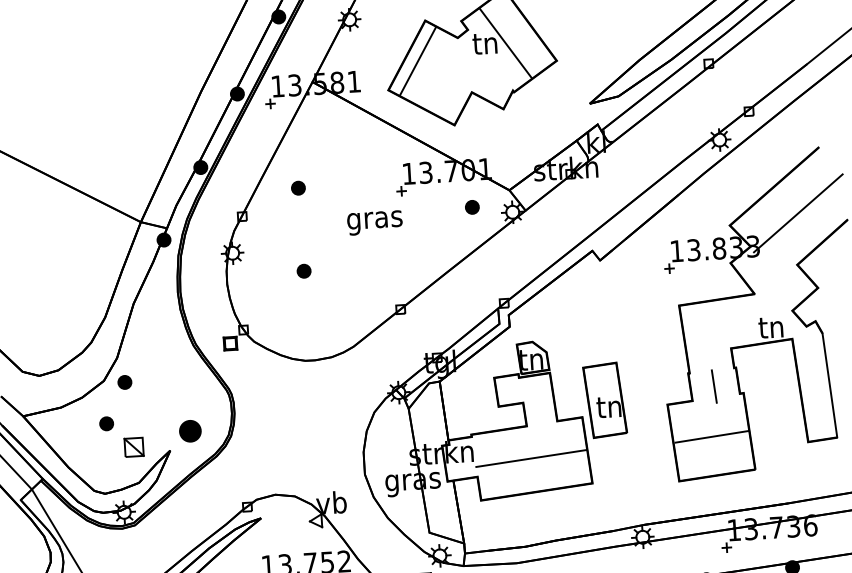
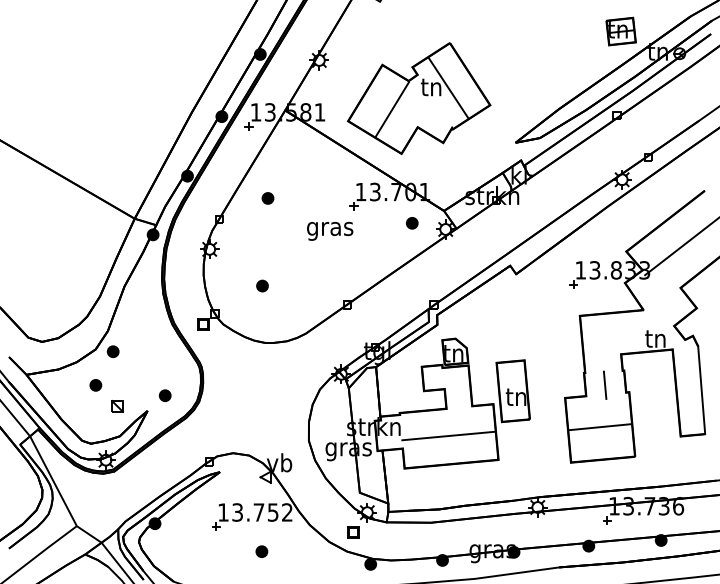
line: (417, 61) -> (391, 109), moved
part: (304, 270) -> (262, 285), moved
part: (189, 430) -> (164, 395), size x0.62
part: (134, 447) -> (117, 406), size x0.71

